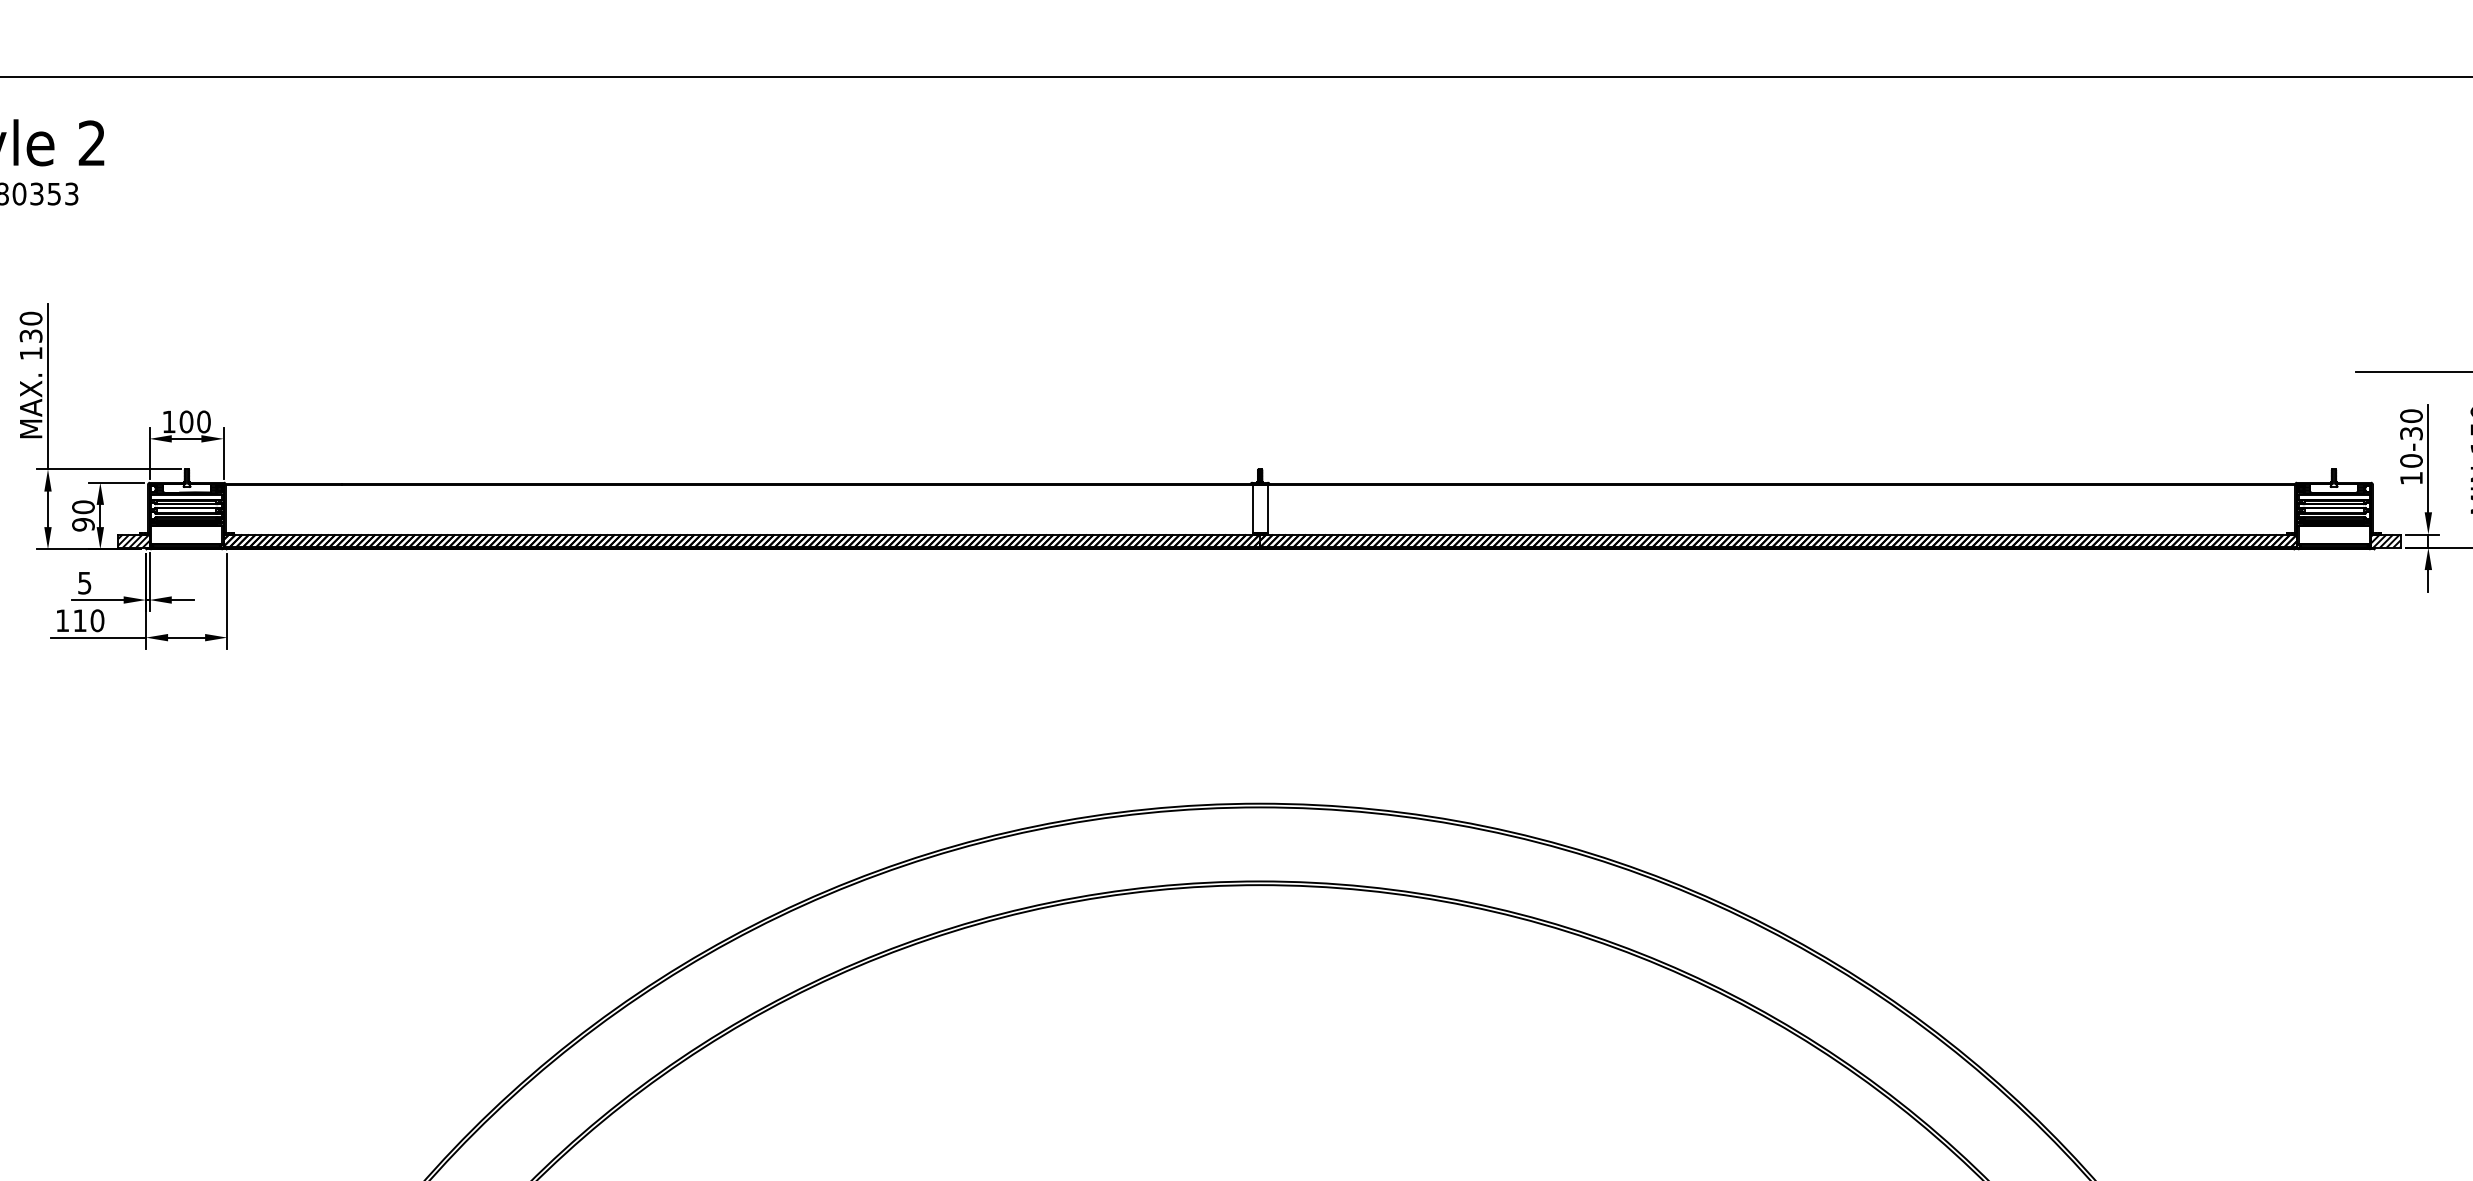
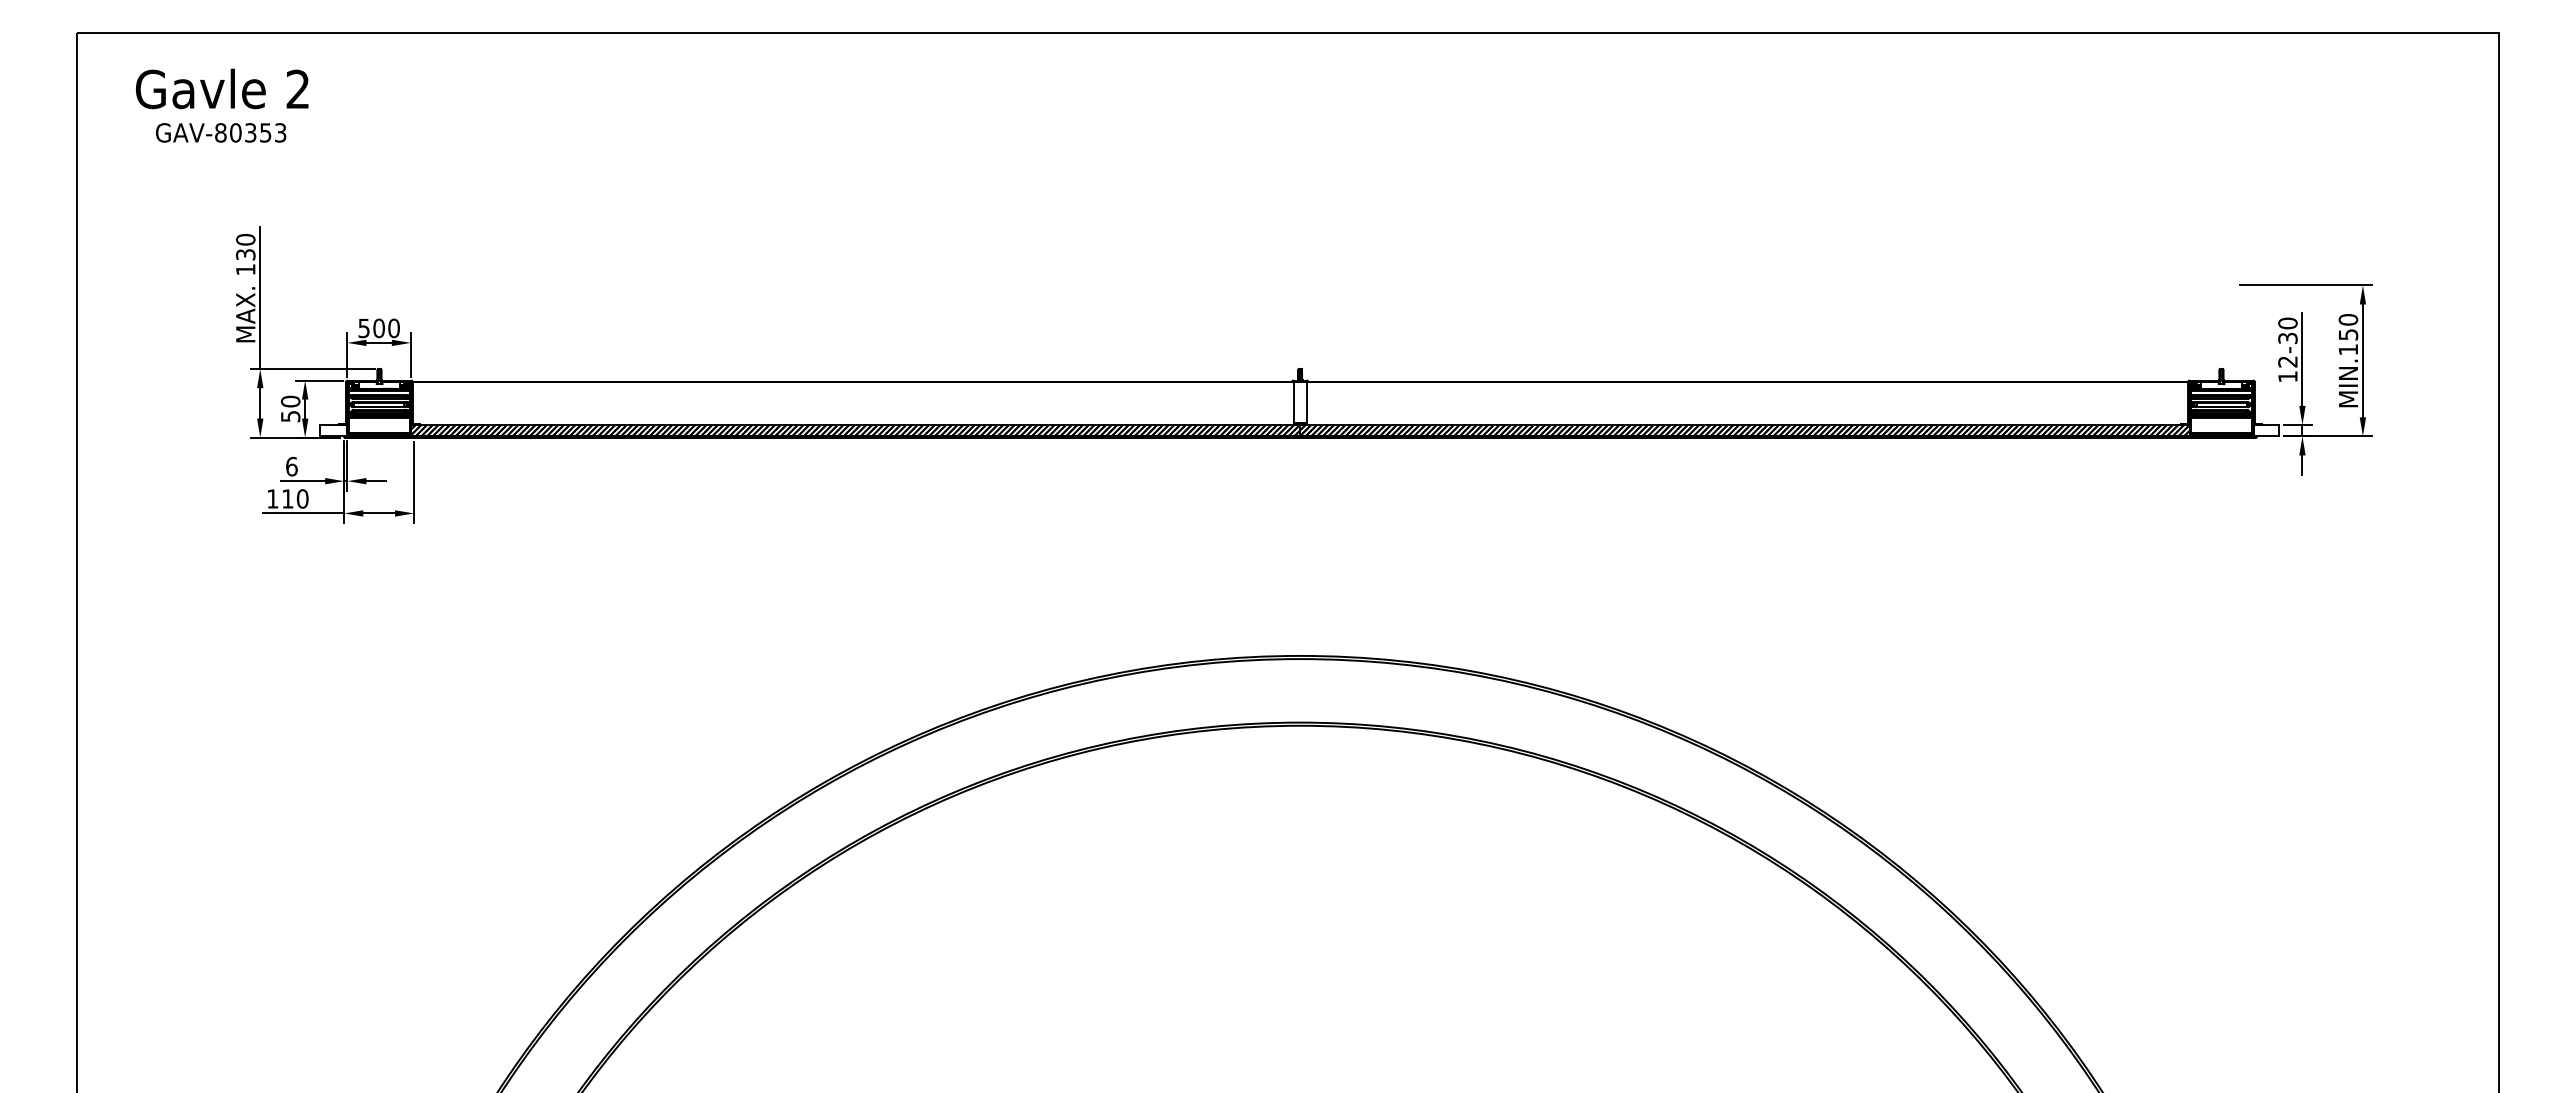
text: (168, 422) -> (363, 328), 100 -> 500
text: (2410, 460) -> (2287, 361), 10-30 -> 12-30
text: (83, 524) -> (290, 416), 90 -> 50
hatch: (133, 540) -> (333, 430), removed
hatch: (2385, 540) -> (2265, 430), removed
text: (84, 582) -> (291, 466), 5 -> 6

